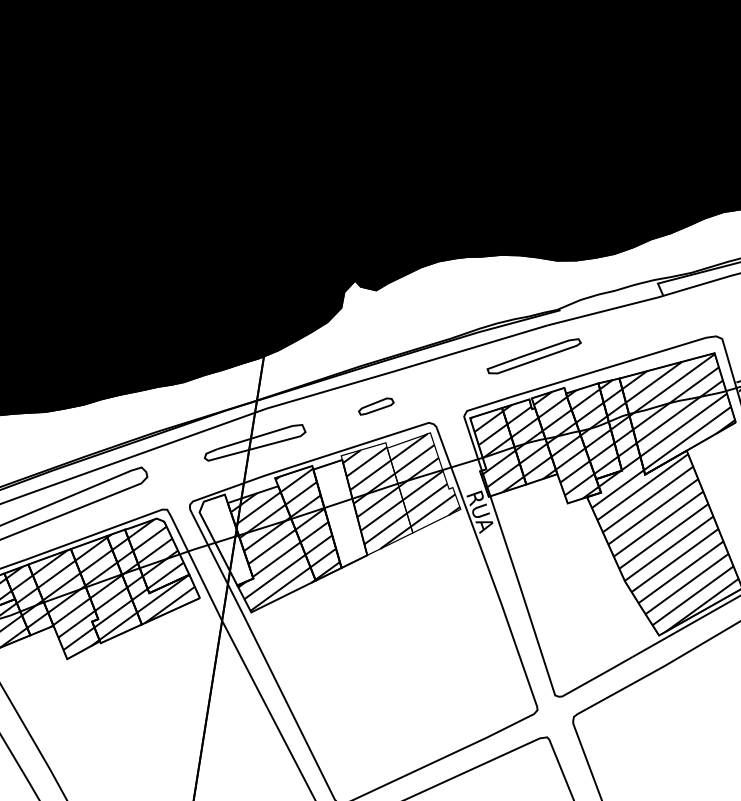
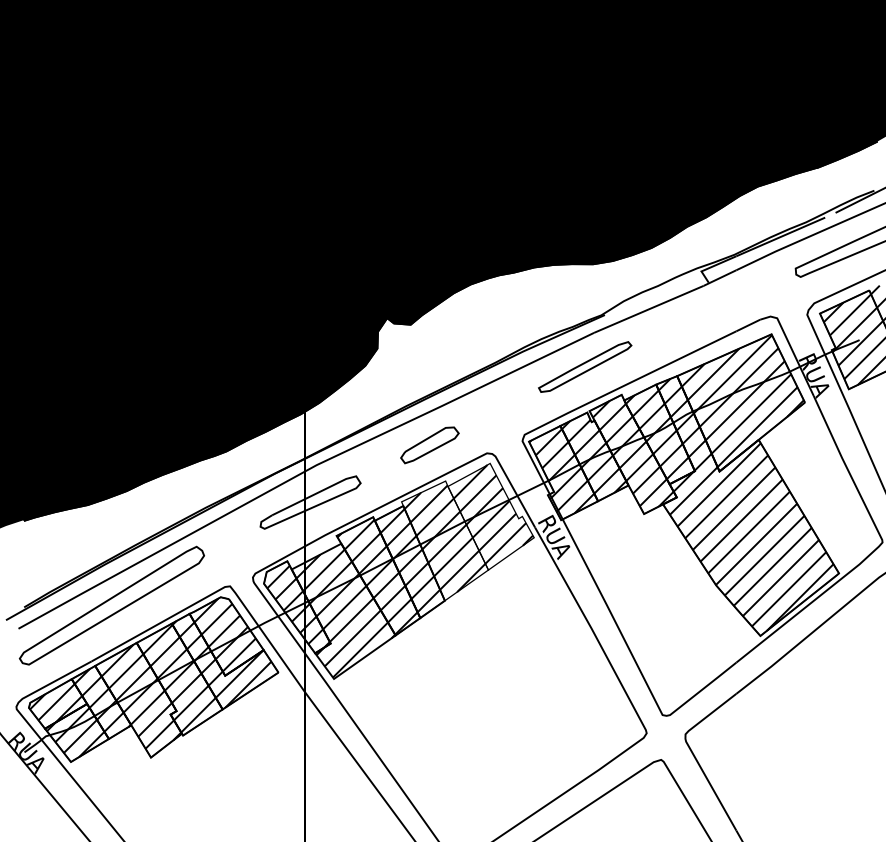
part: (375, 406) -> (429, 445), size x1.67
hatch: (340, 512) -> (410, 560), added
hatch: (228, 538) -> (298, 606), added

